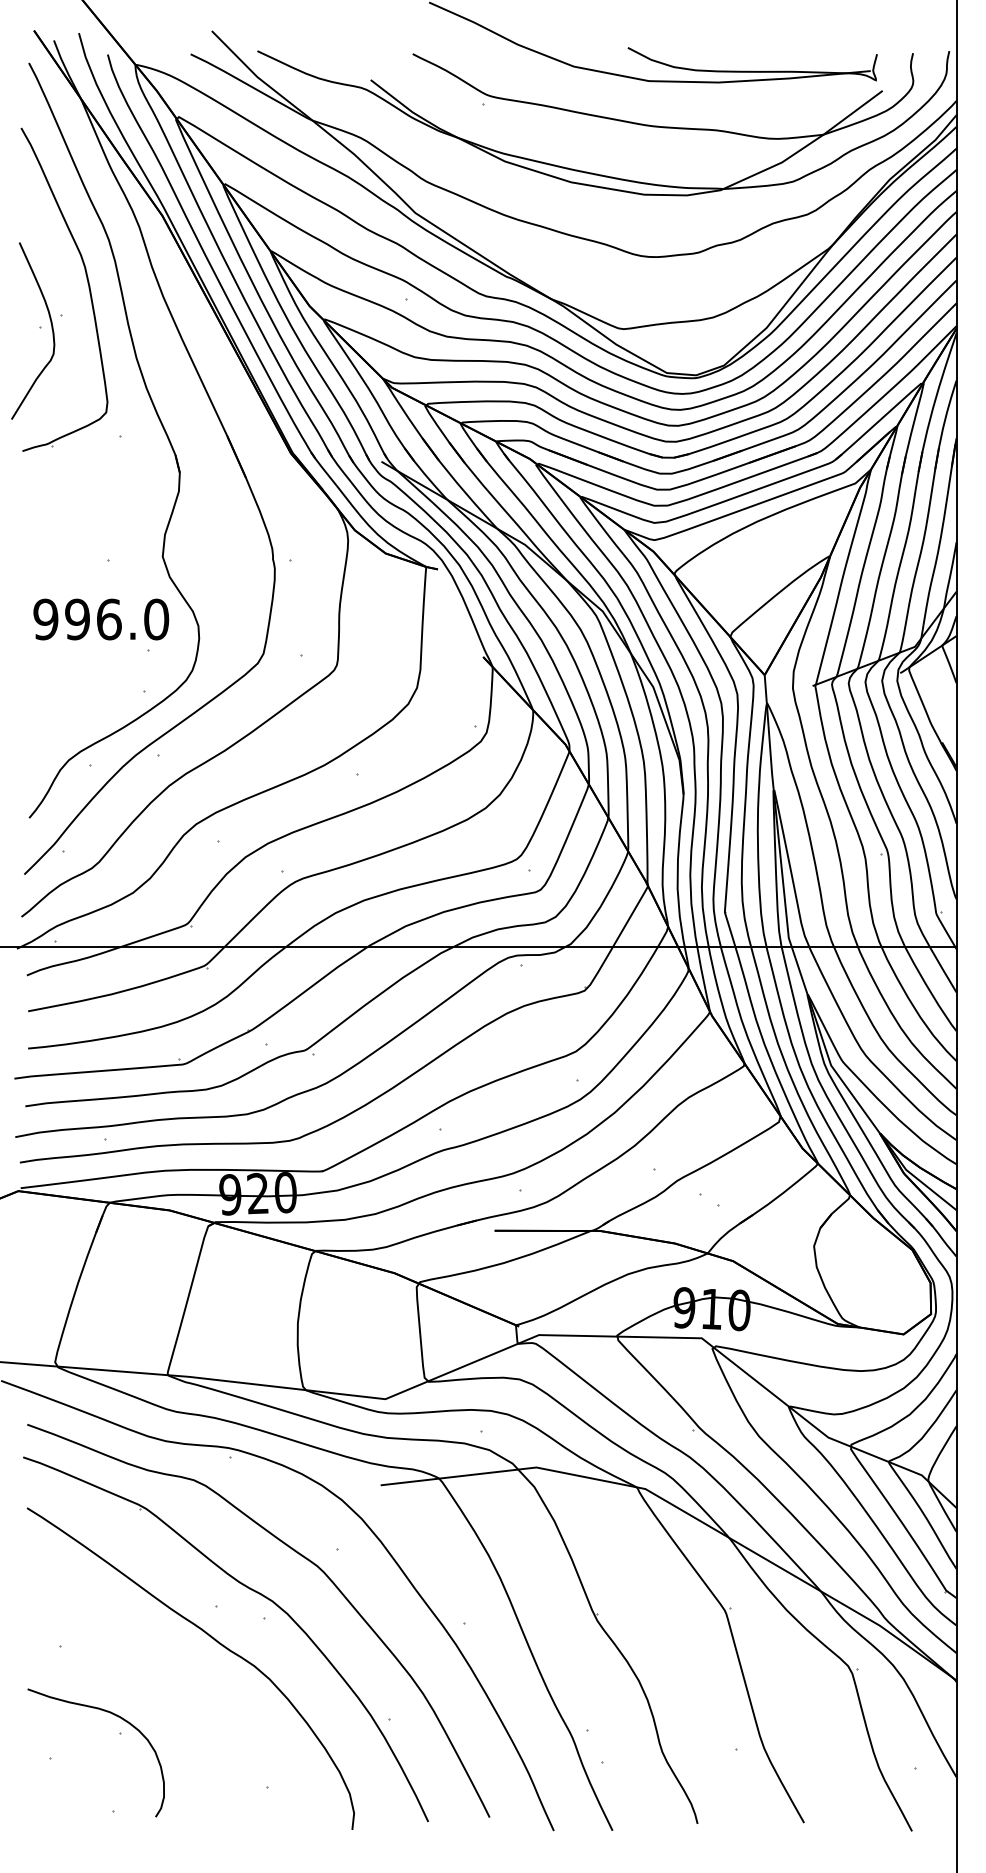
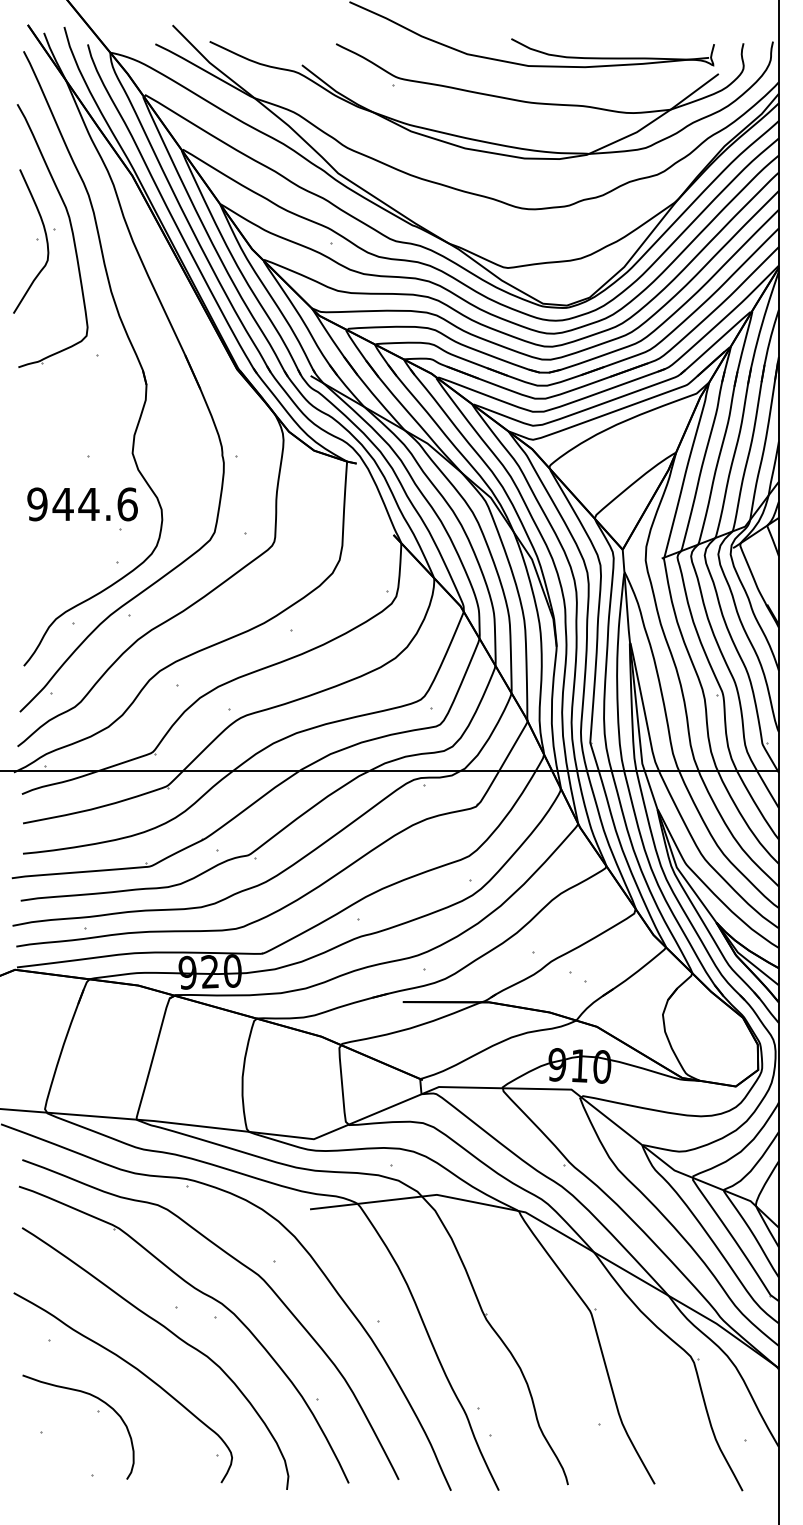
part: (37, 330) -> (34, 241), moved
text: (115, 619) -> (94, 504), 996.0 -> 944.6
curve: (166, 1682) -> (135, 1369), added

